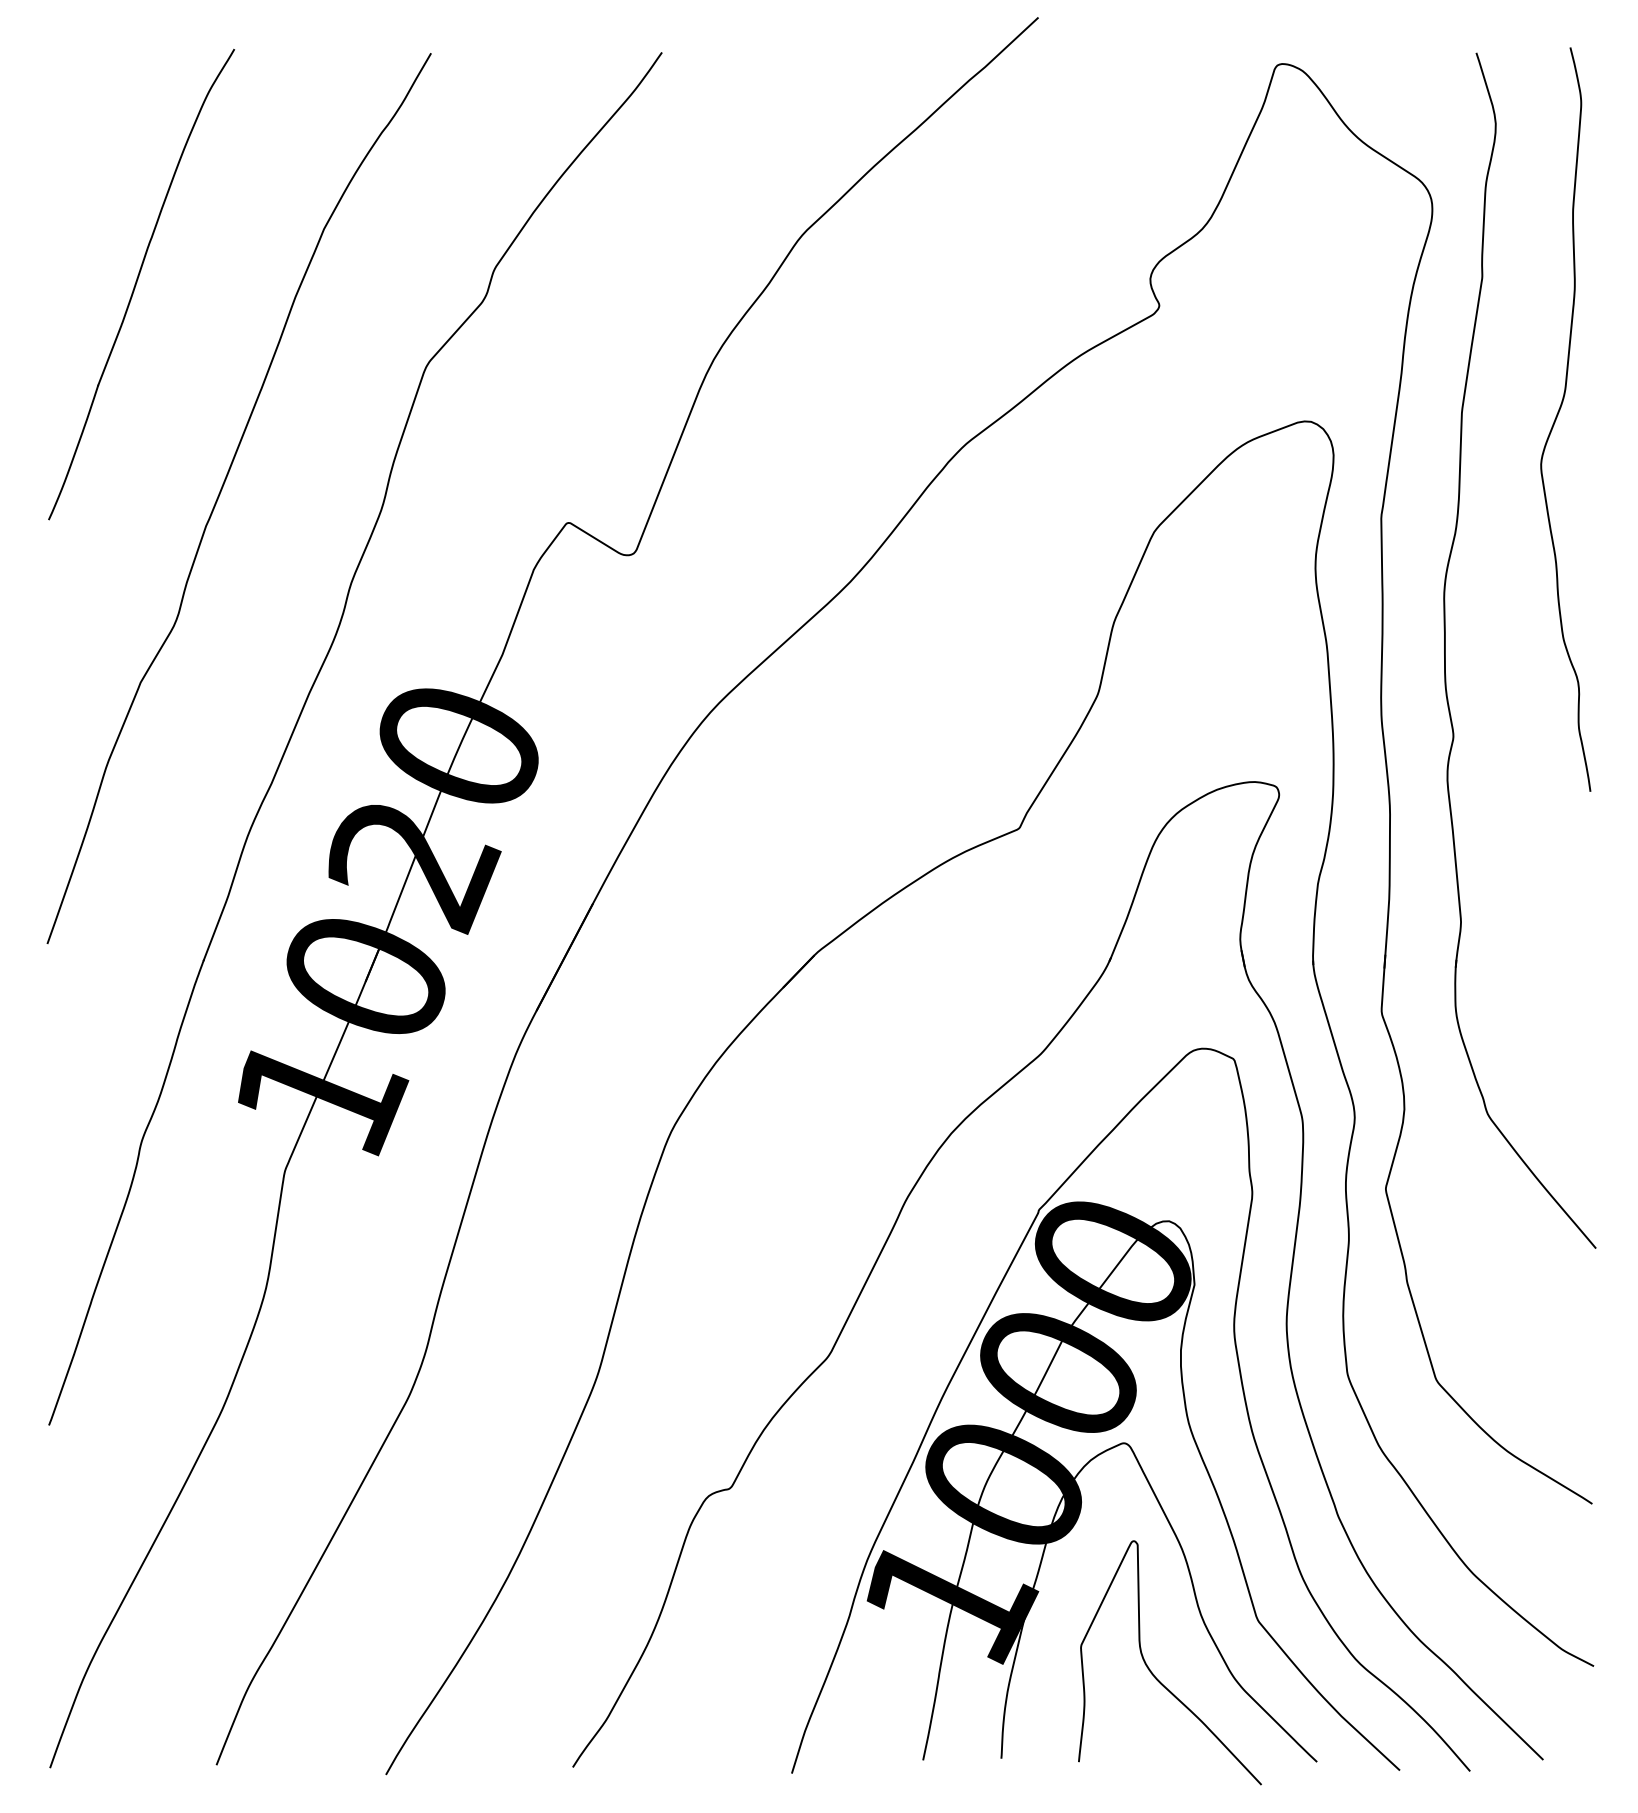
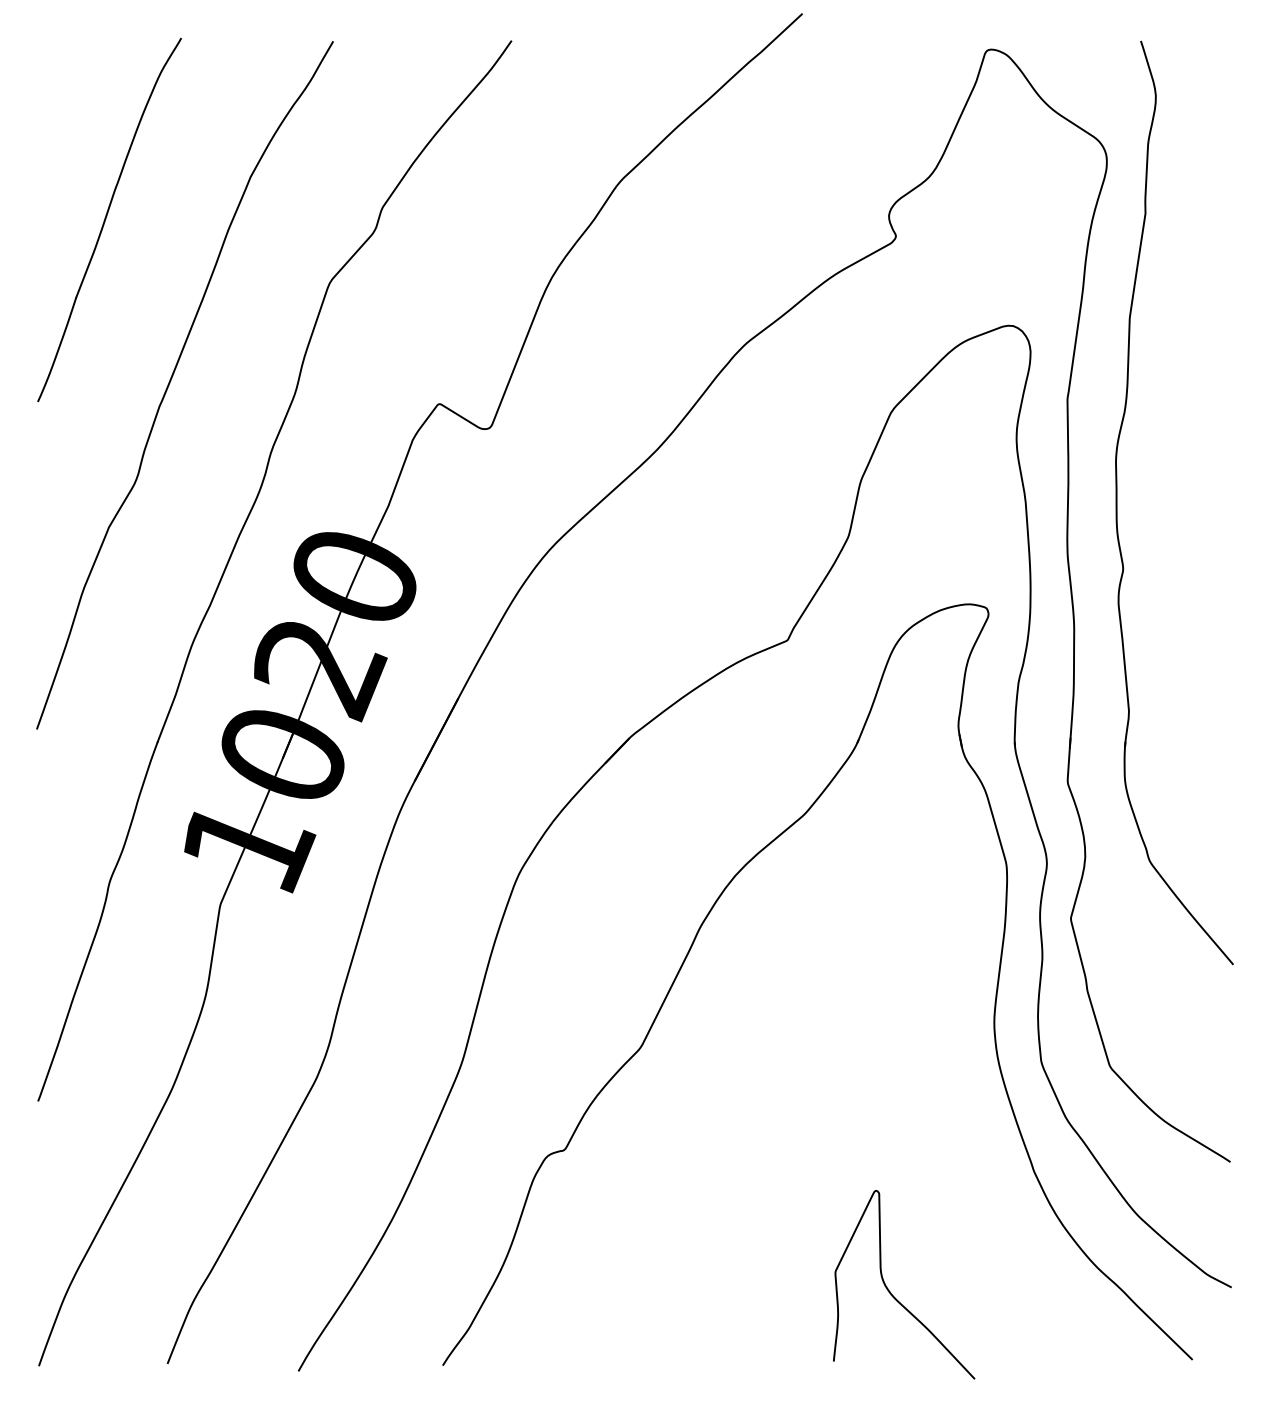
curve: (1558, 415) -> (1204, 321), removed
part: (1130, 1410) -> (873, 1089), removed

